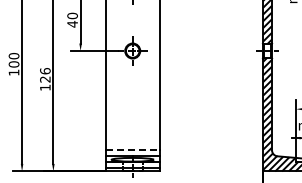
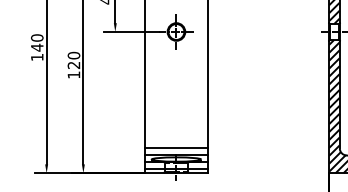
text: (13, 64) -> (36, 47), 100 -> 140
text: (45, 71) -> (74, 55), 126 -> 120
line: (133, 150) -> (177, 148), dashed -> solid

